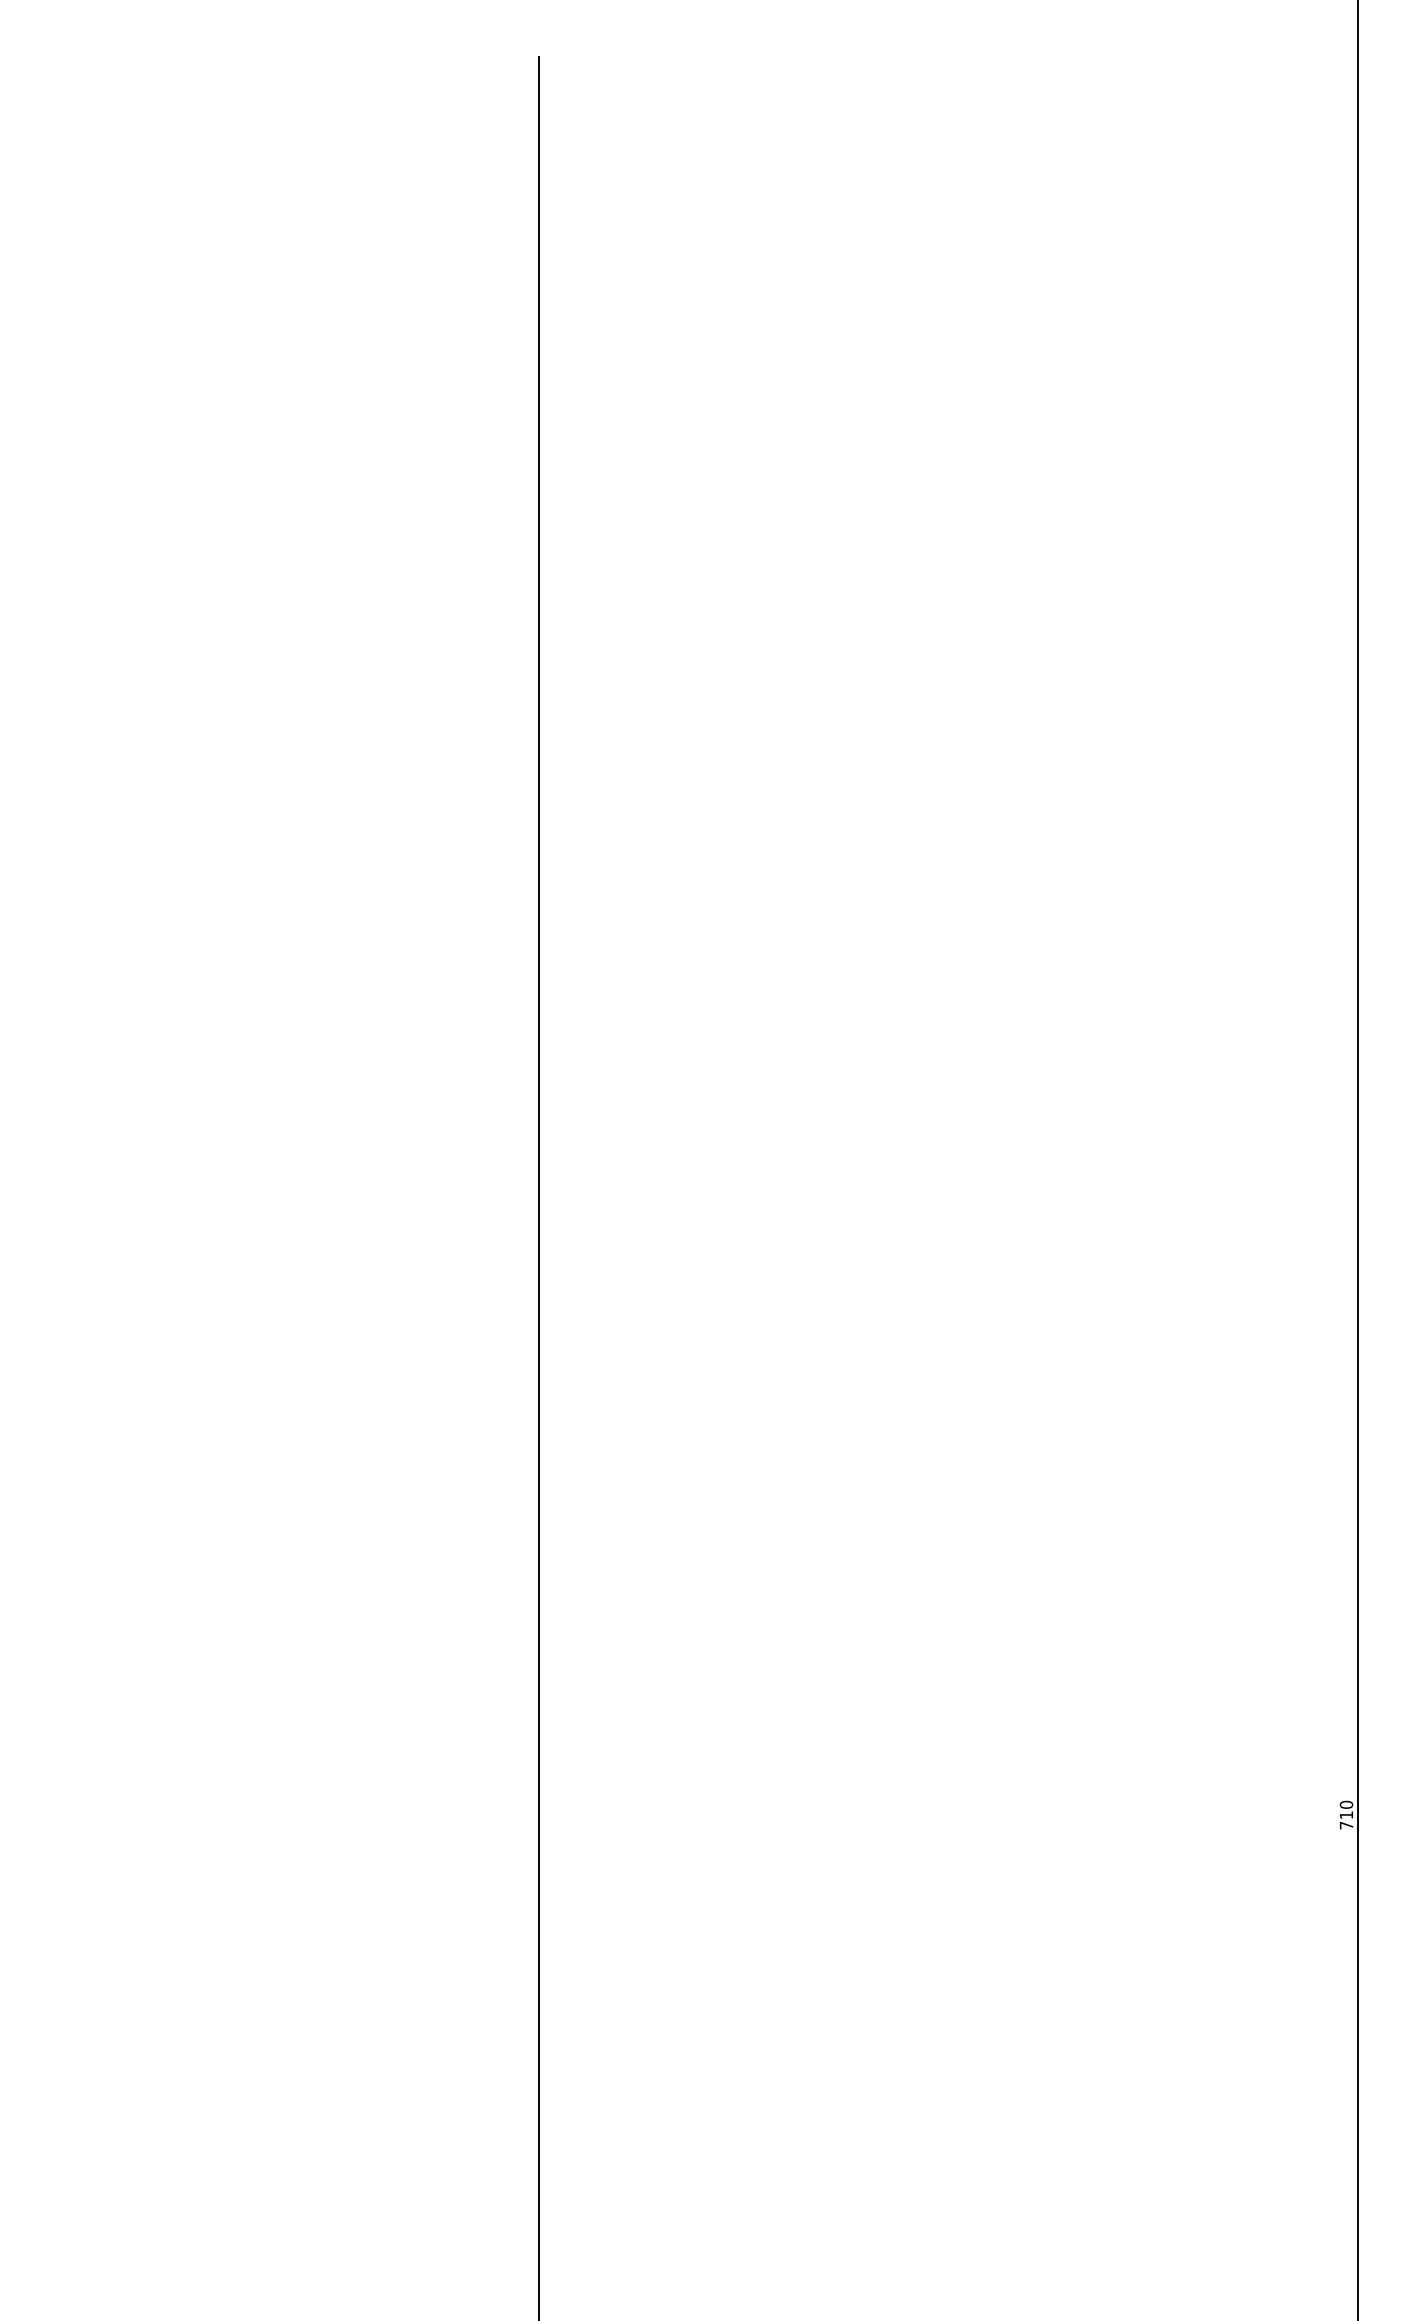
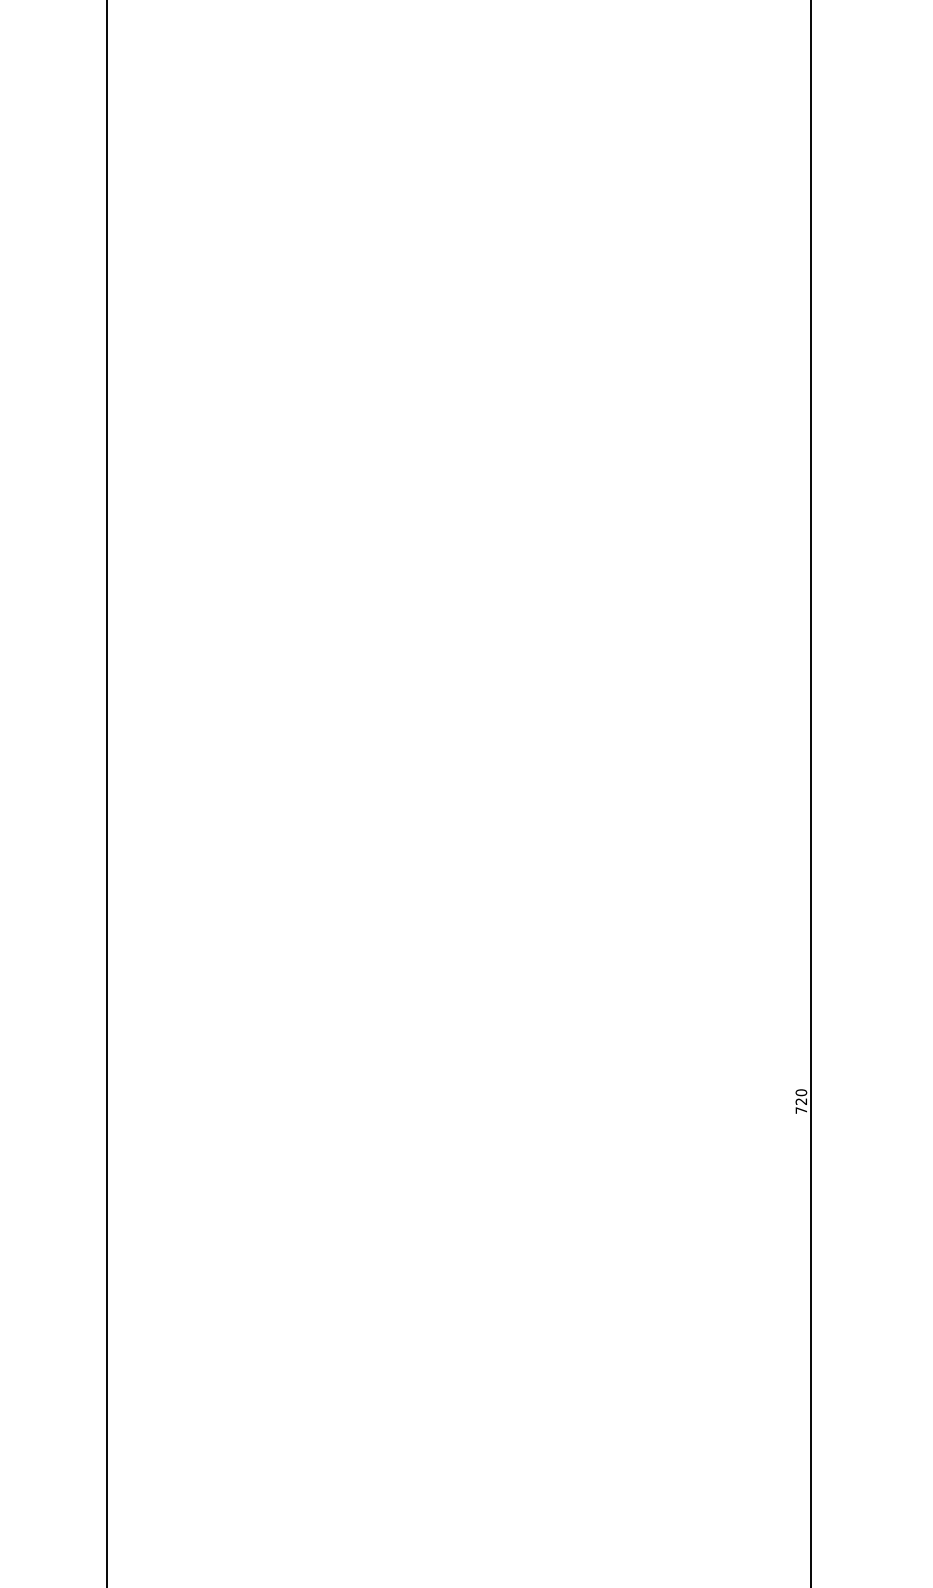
text: (1345, 1815) -> (800, 1101), 710 -> 720

